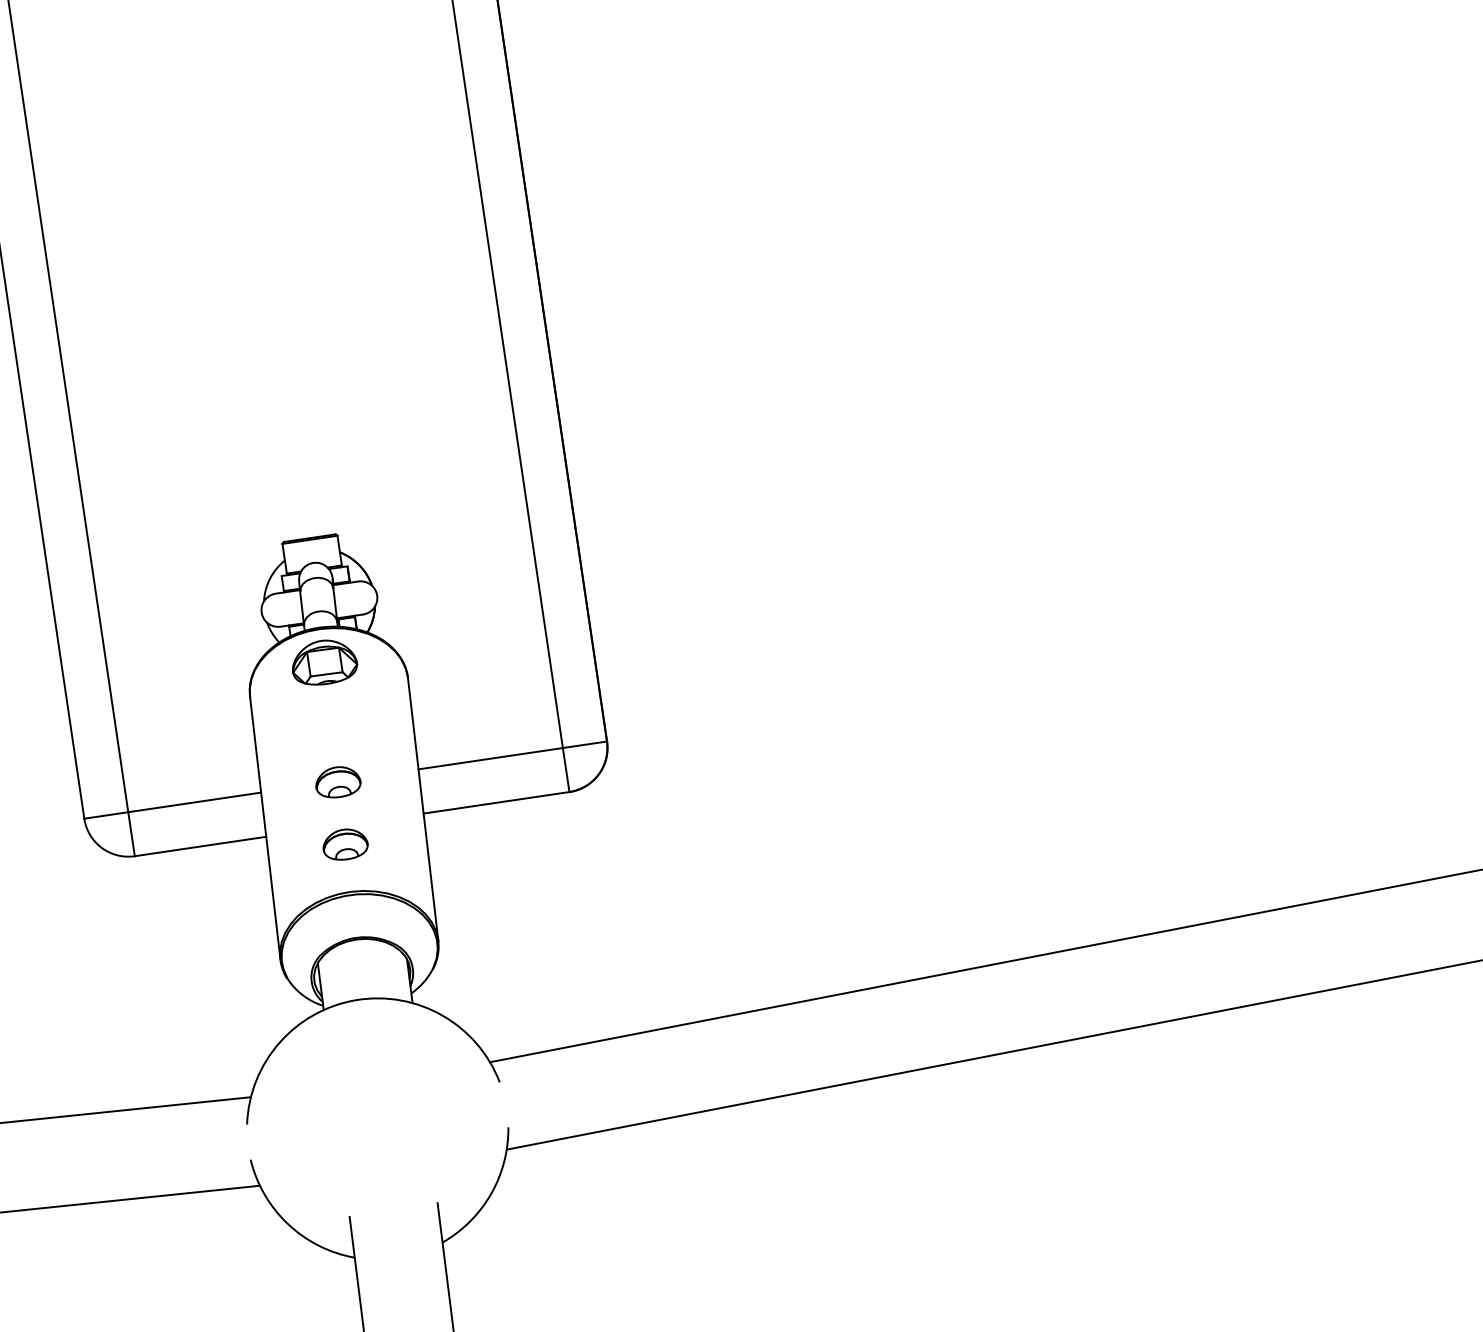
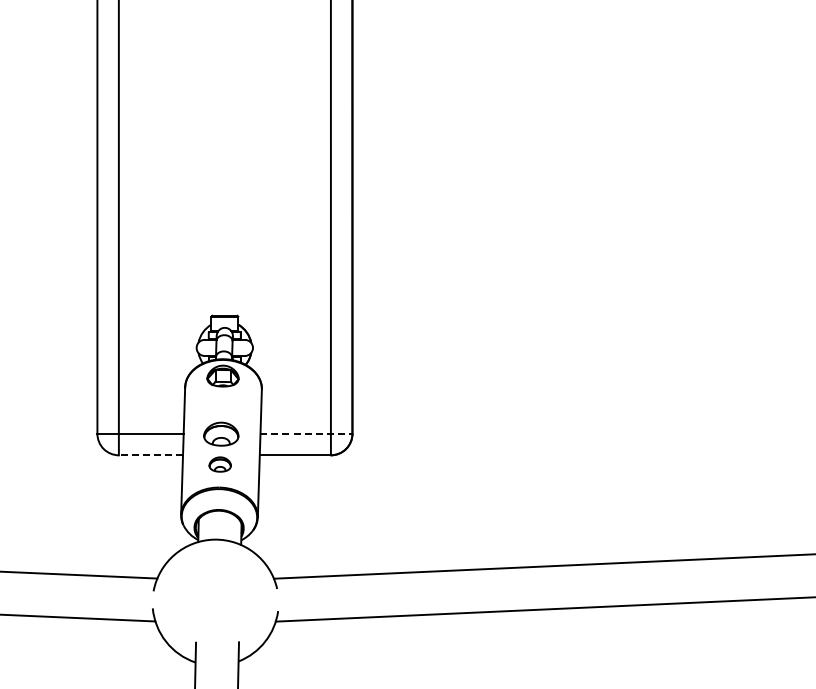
line: (512, 754) -> (306, 433), solid -> dashed
part: (336, 782) -> (220, 434), size x1.6
line: (199, 847) -> (150, 455), solid -> dashed

